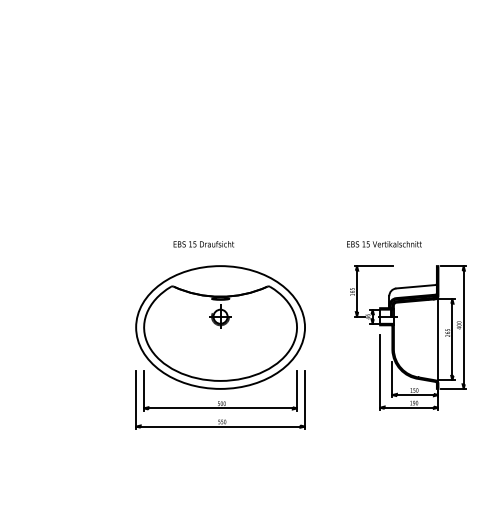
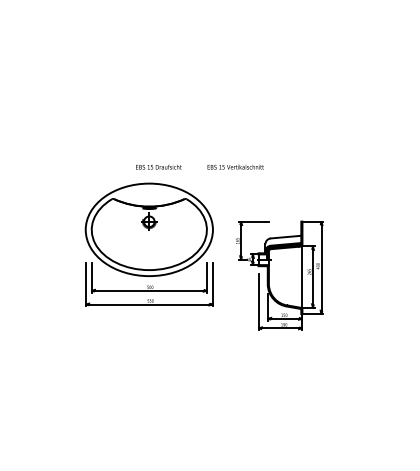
text: (203, 243) -> (158, 166), moved
text: (384, 243) -> (235, 166), moved
part: (407, 337) -> (279, 275), moved

